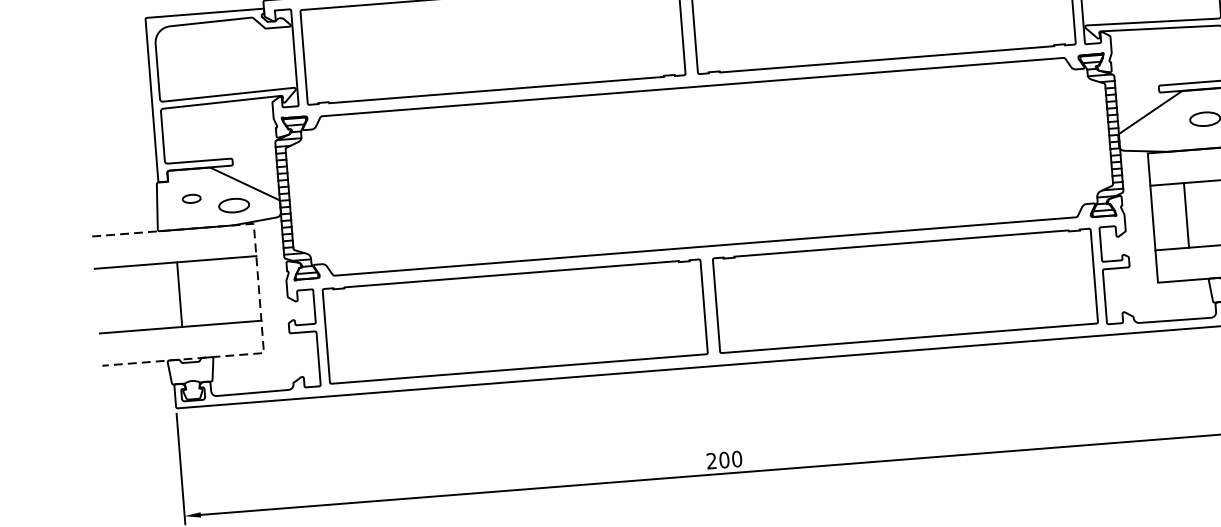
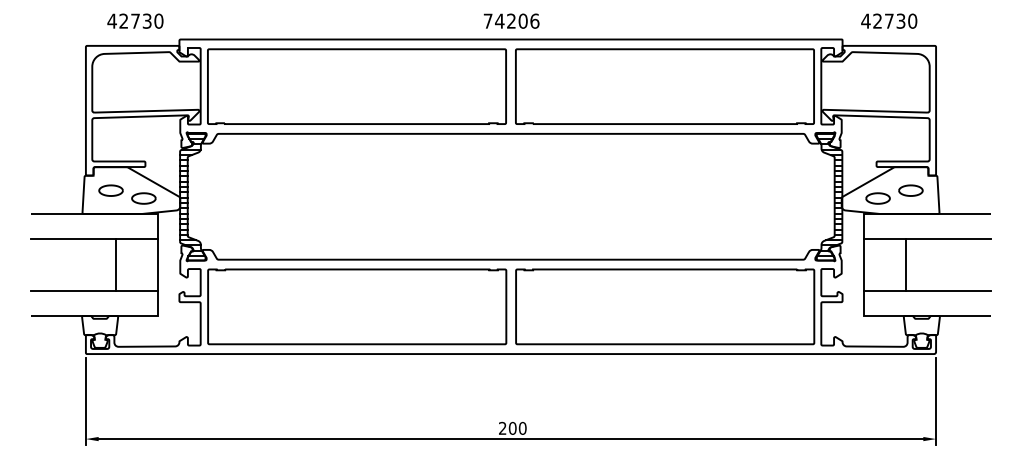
part: (1163, 132) -> (877, 198), added
part: (191, 198) -> (110, 190), size x1.67
line: (1186, 214) -> (906, 264), moved
line: (259, 289) -> (158, 265), dashed -> solid
line: (179, 294) -> (115, 264), moved

